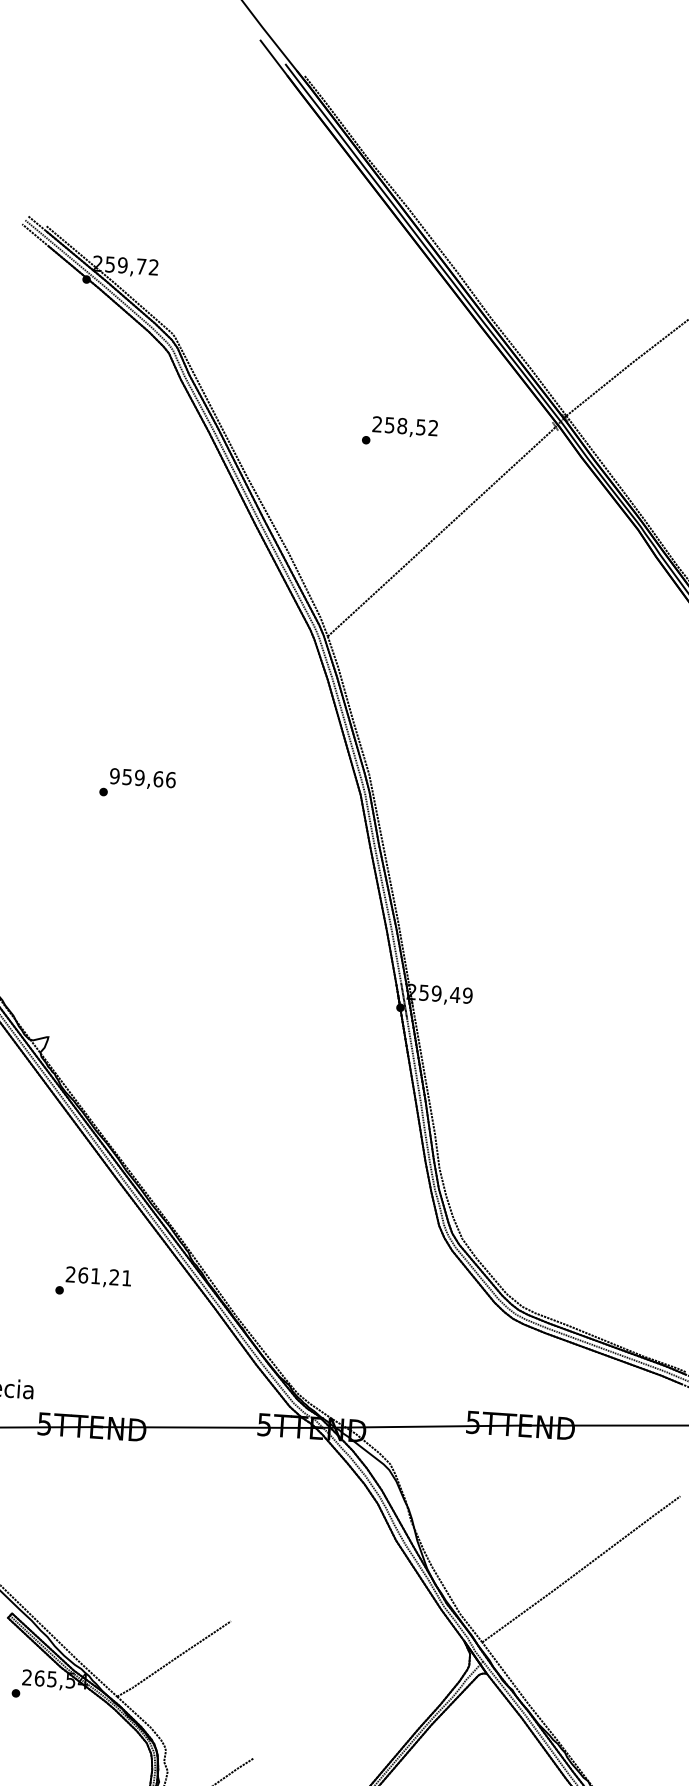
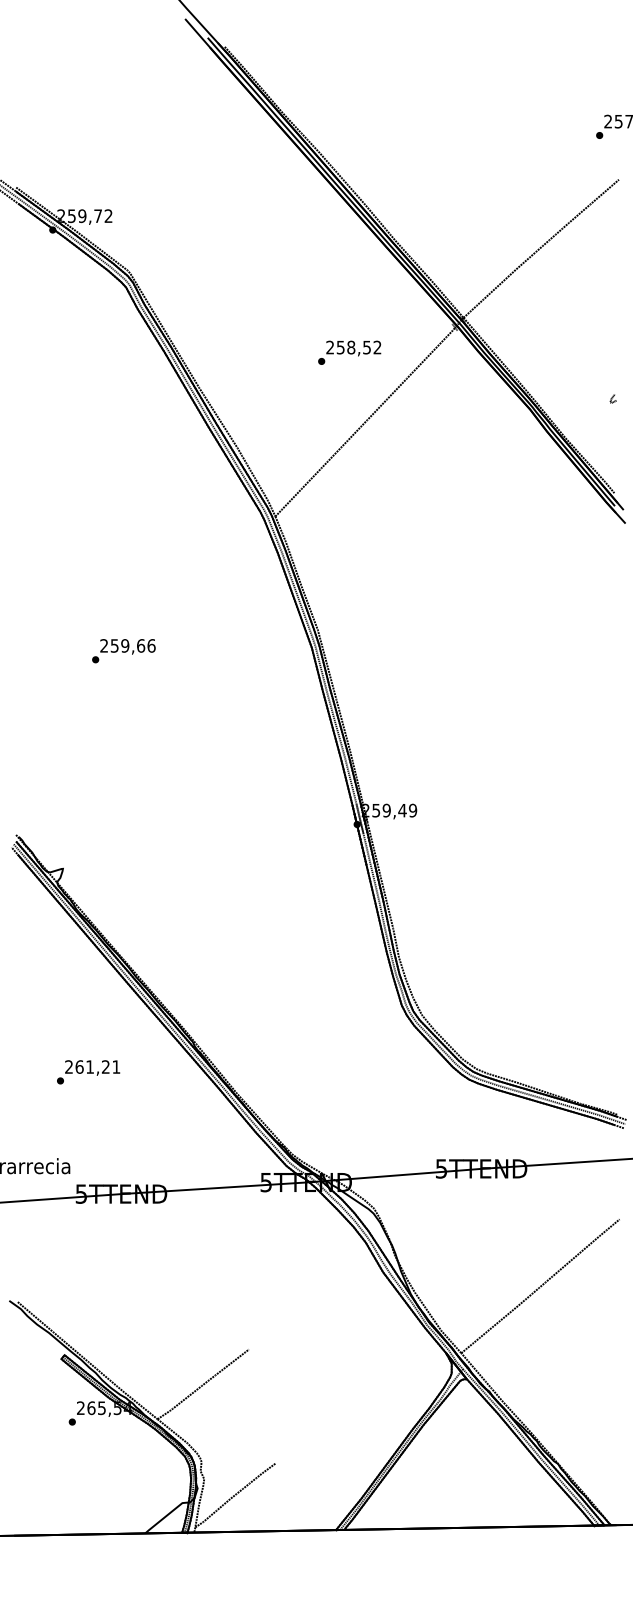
text: (399, 431) -> (349, 352), moved
text: (115, 775) -> (104, 645), 959,66 -> 259,66
text: (93, 1282) -> (88, 1072), moved

